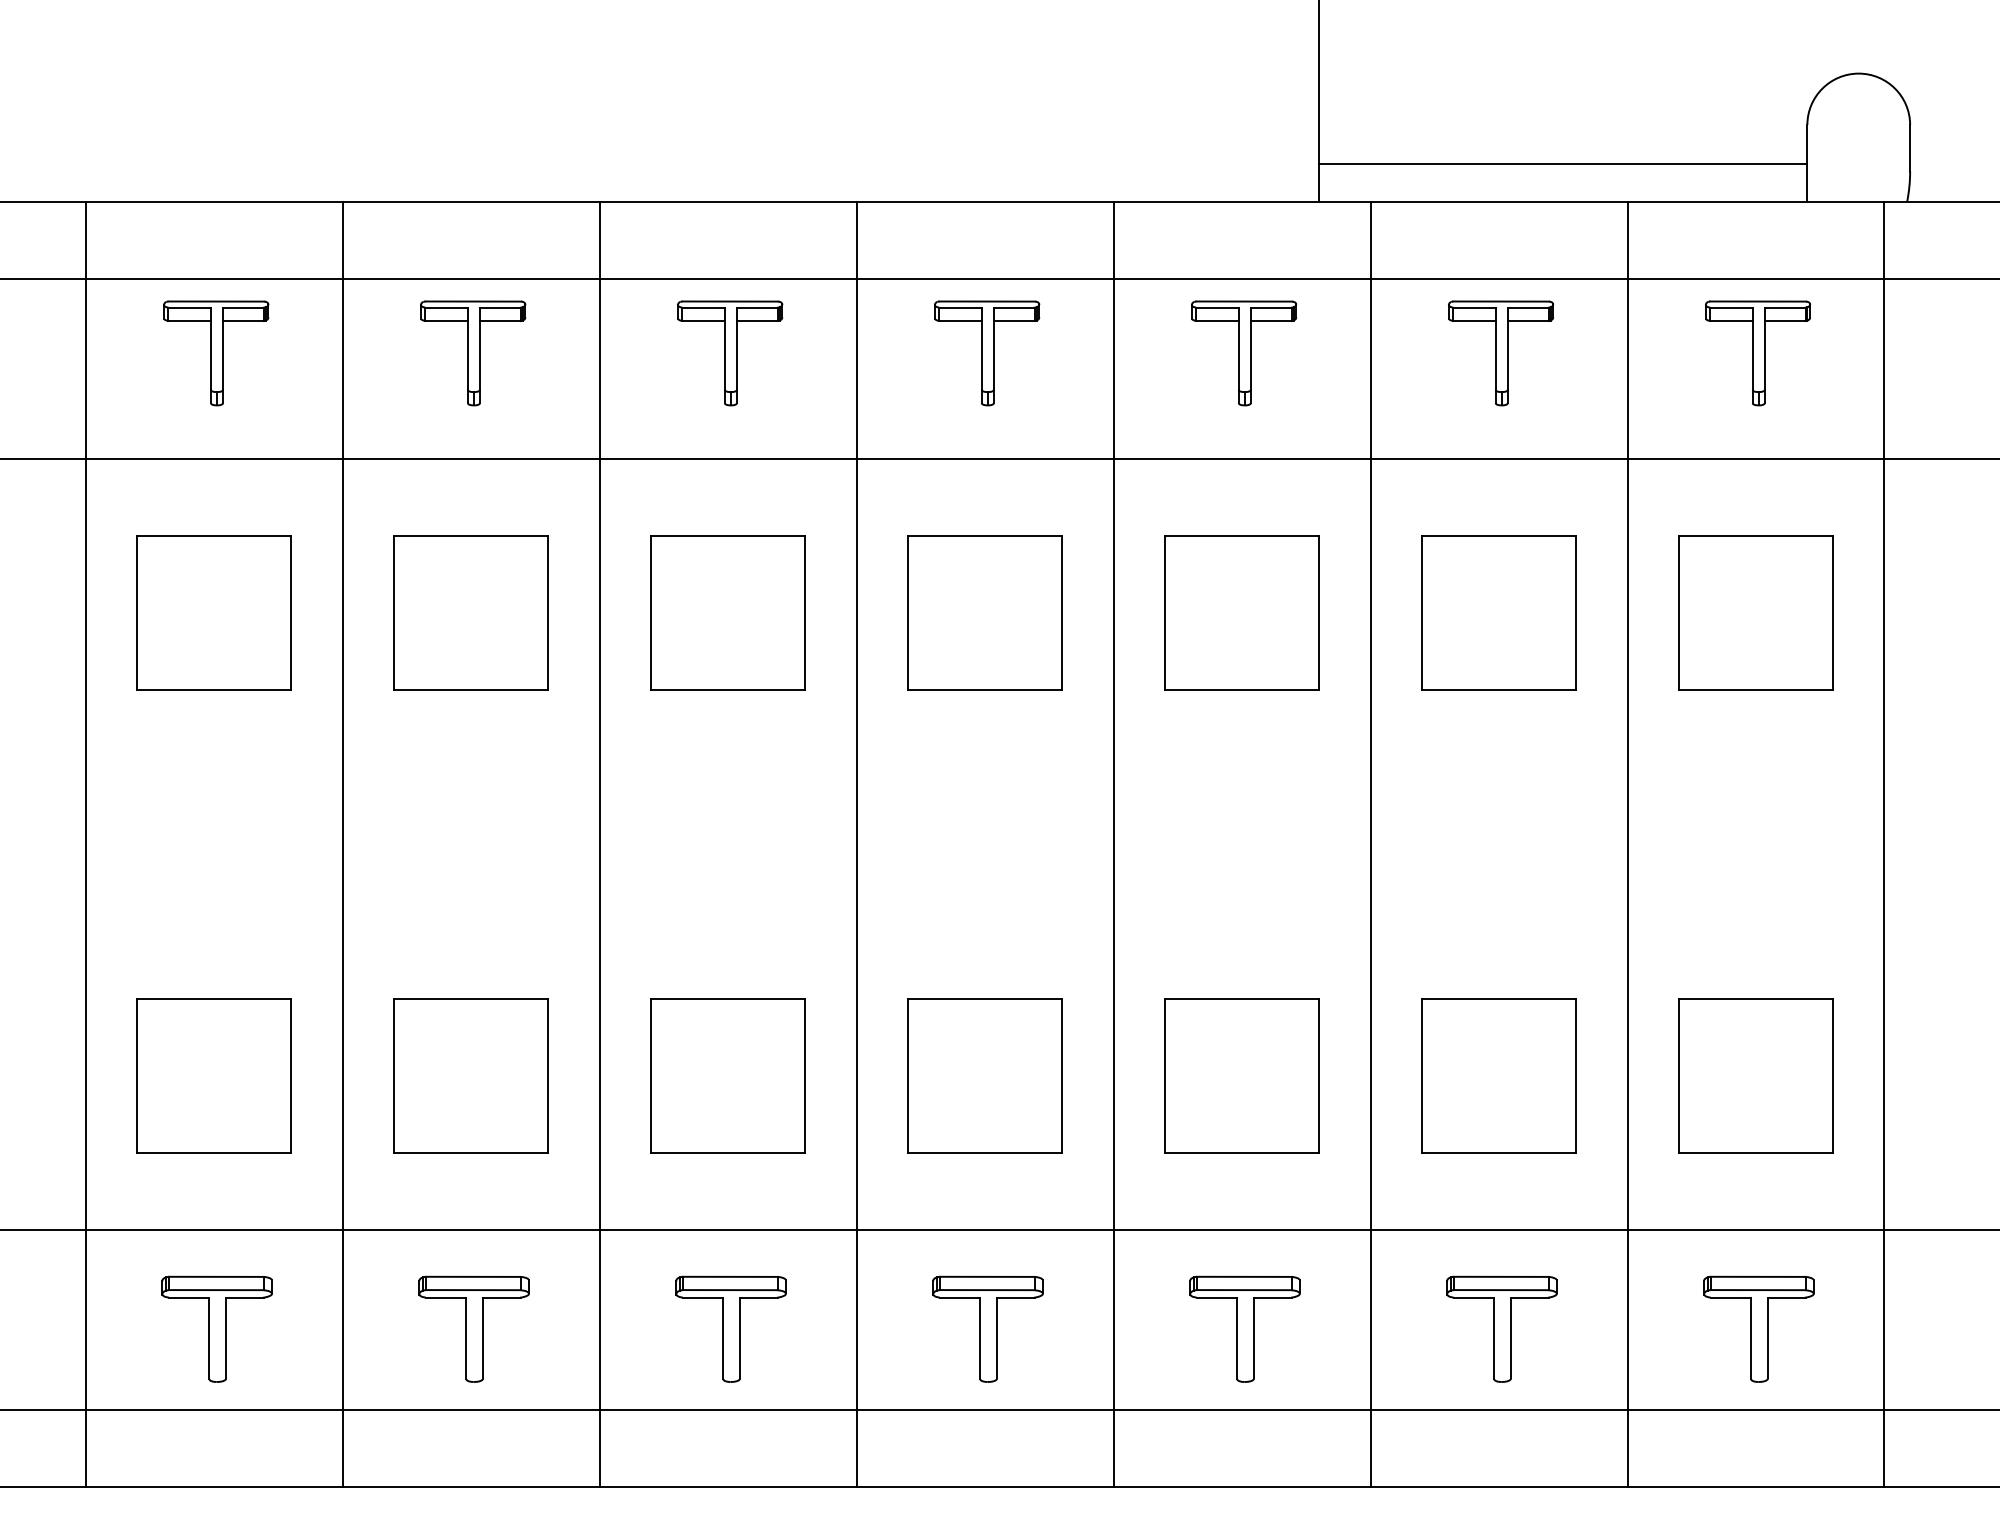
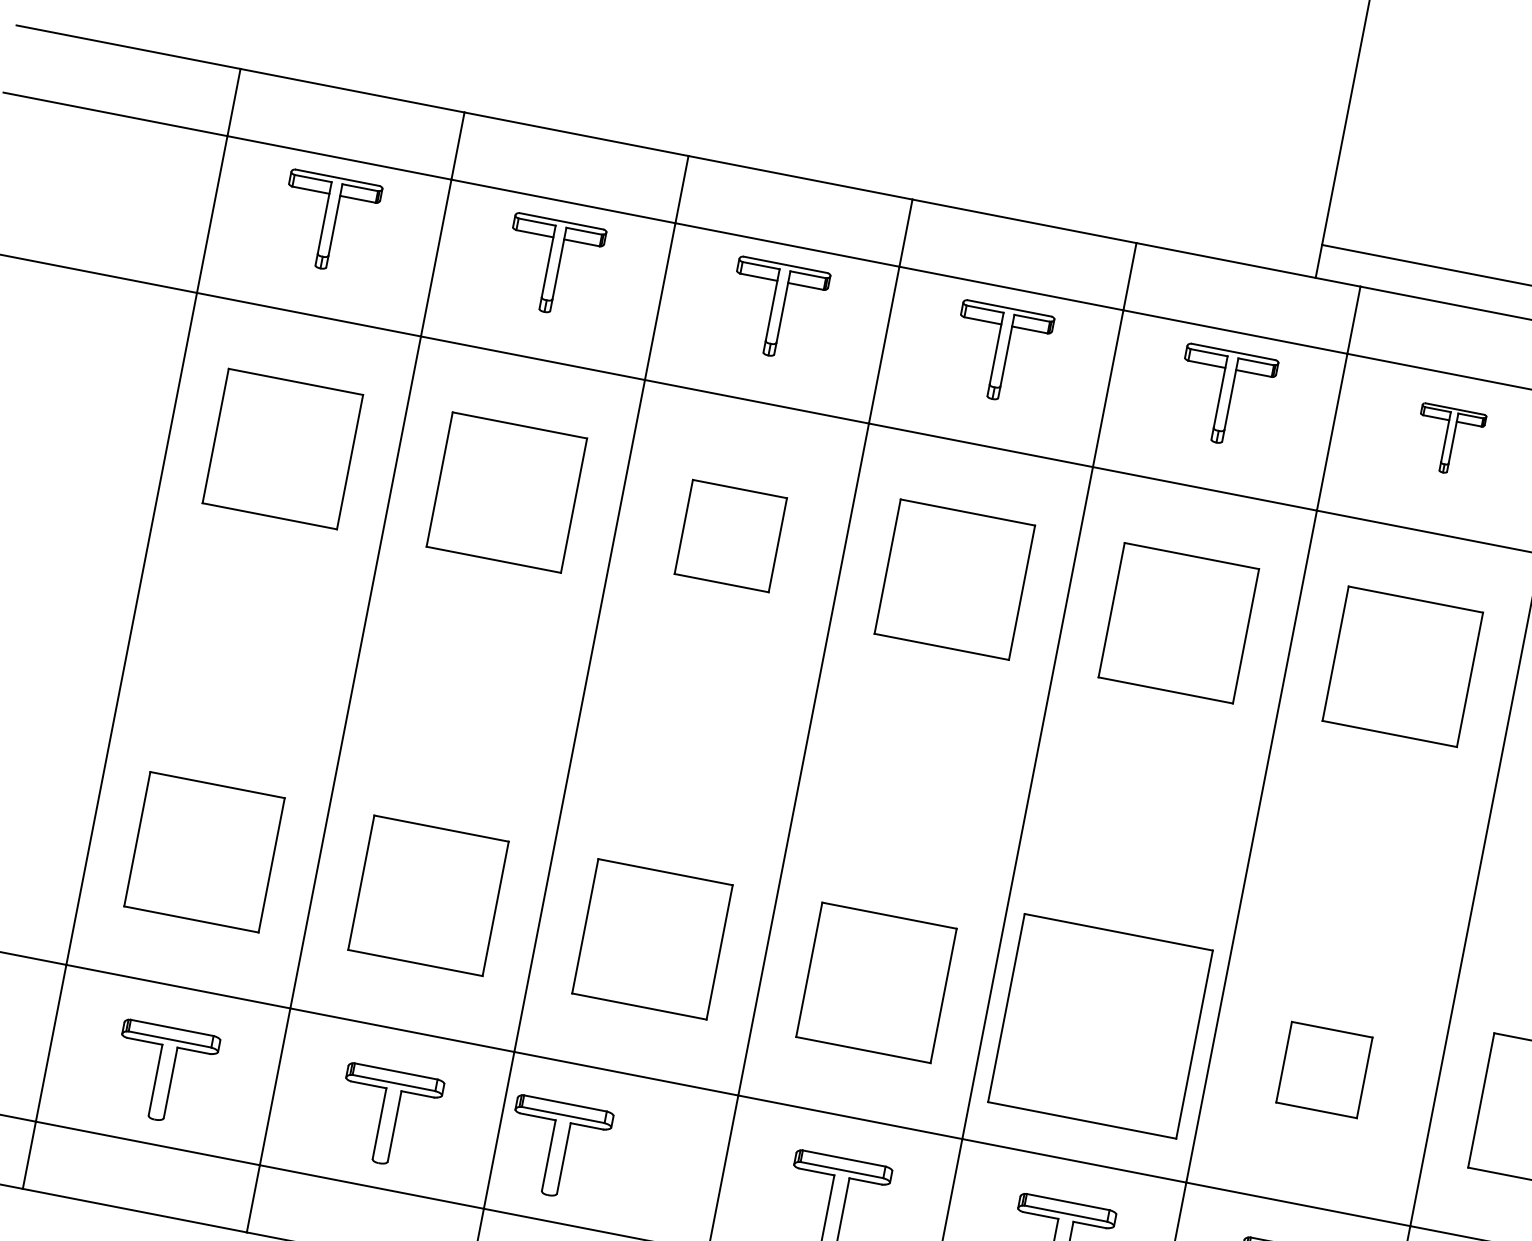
part: (1501, 353) -> (1448, 440), size x0.7
part: (727, 612) -> (730, 535), size x0.7
part: (1241, 1075) -> (1100, 1026), size x1.4
part: (1498, 1075) -> (1324, 1069), size x0.6
part: (730, 1328) -> (556, 1148), moved

